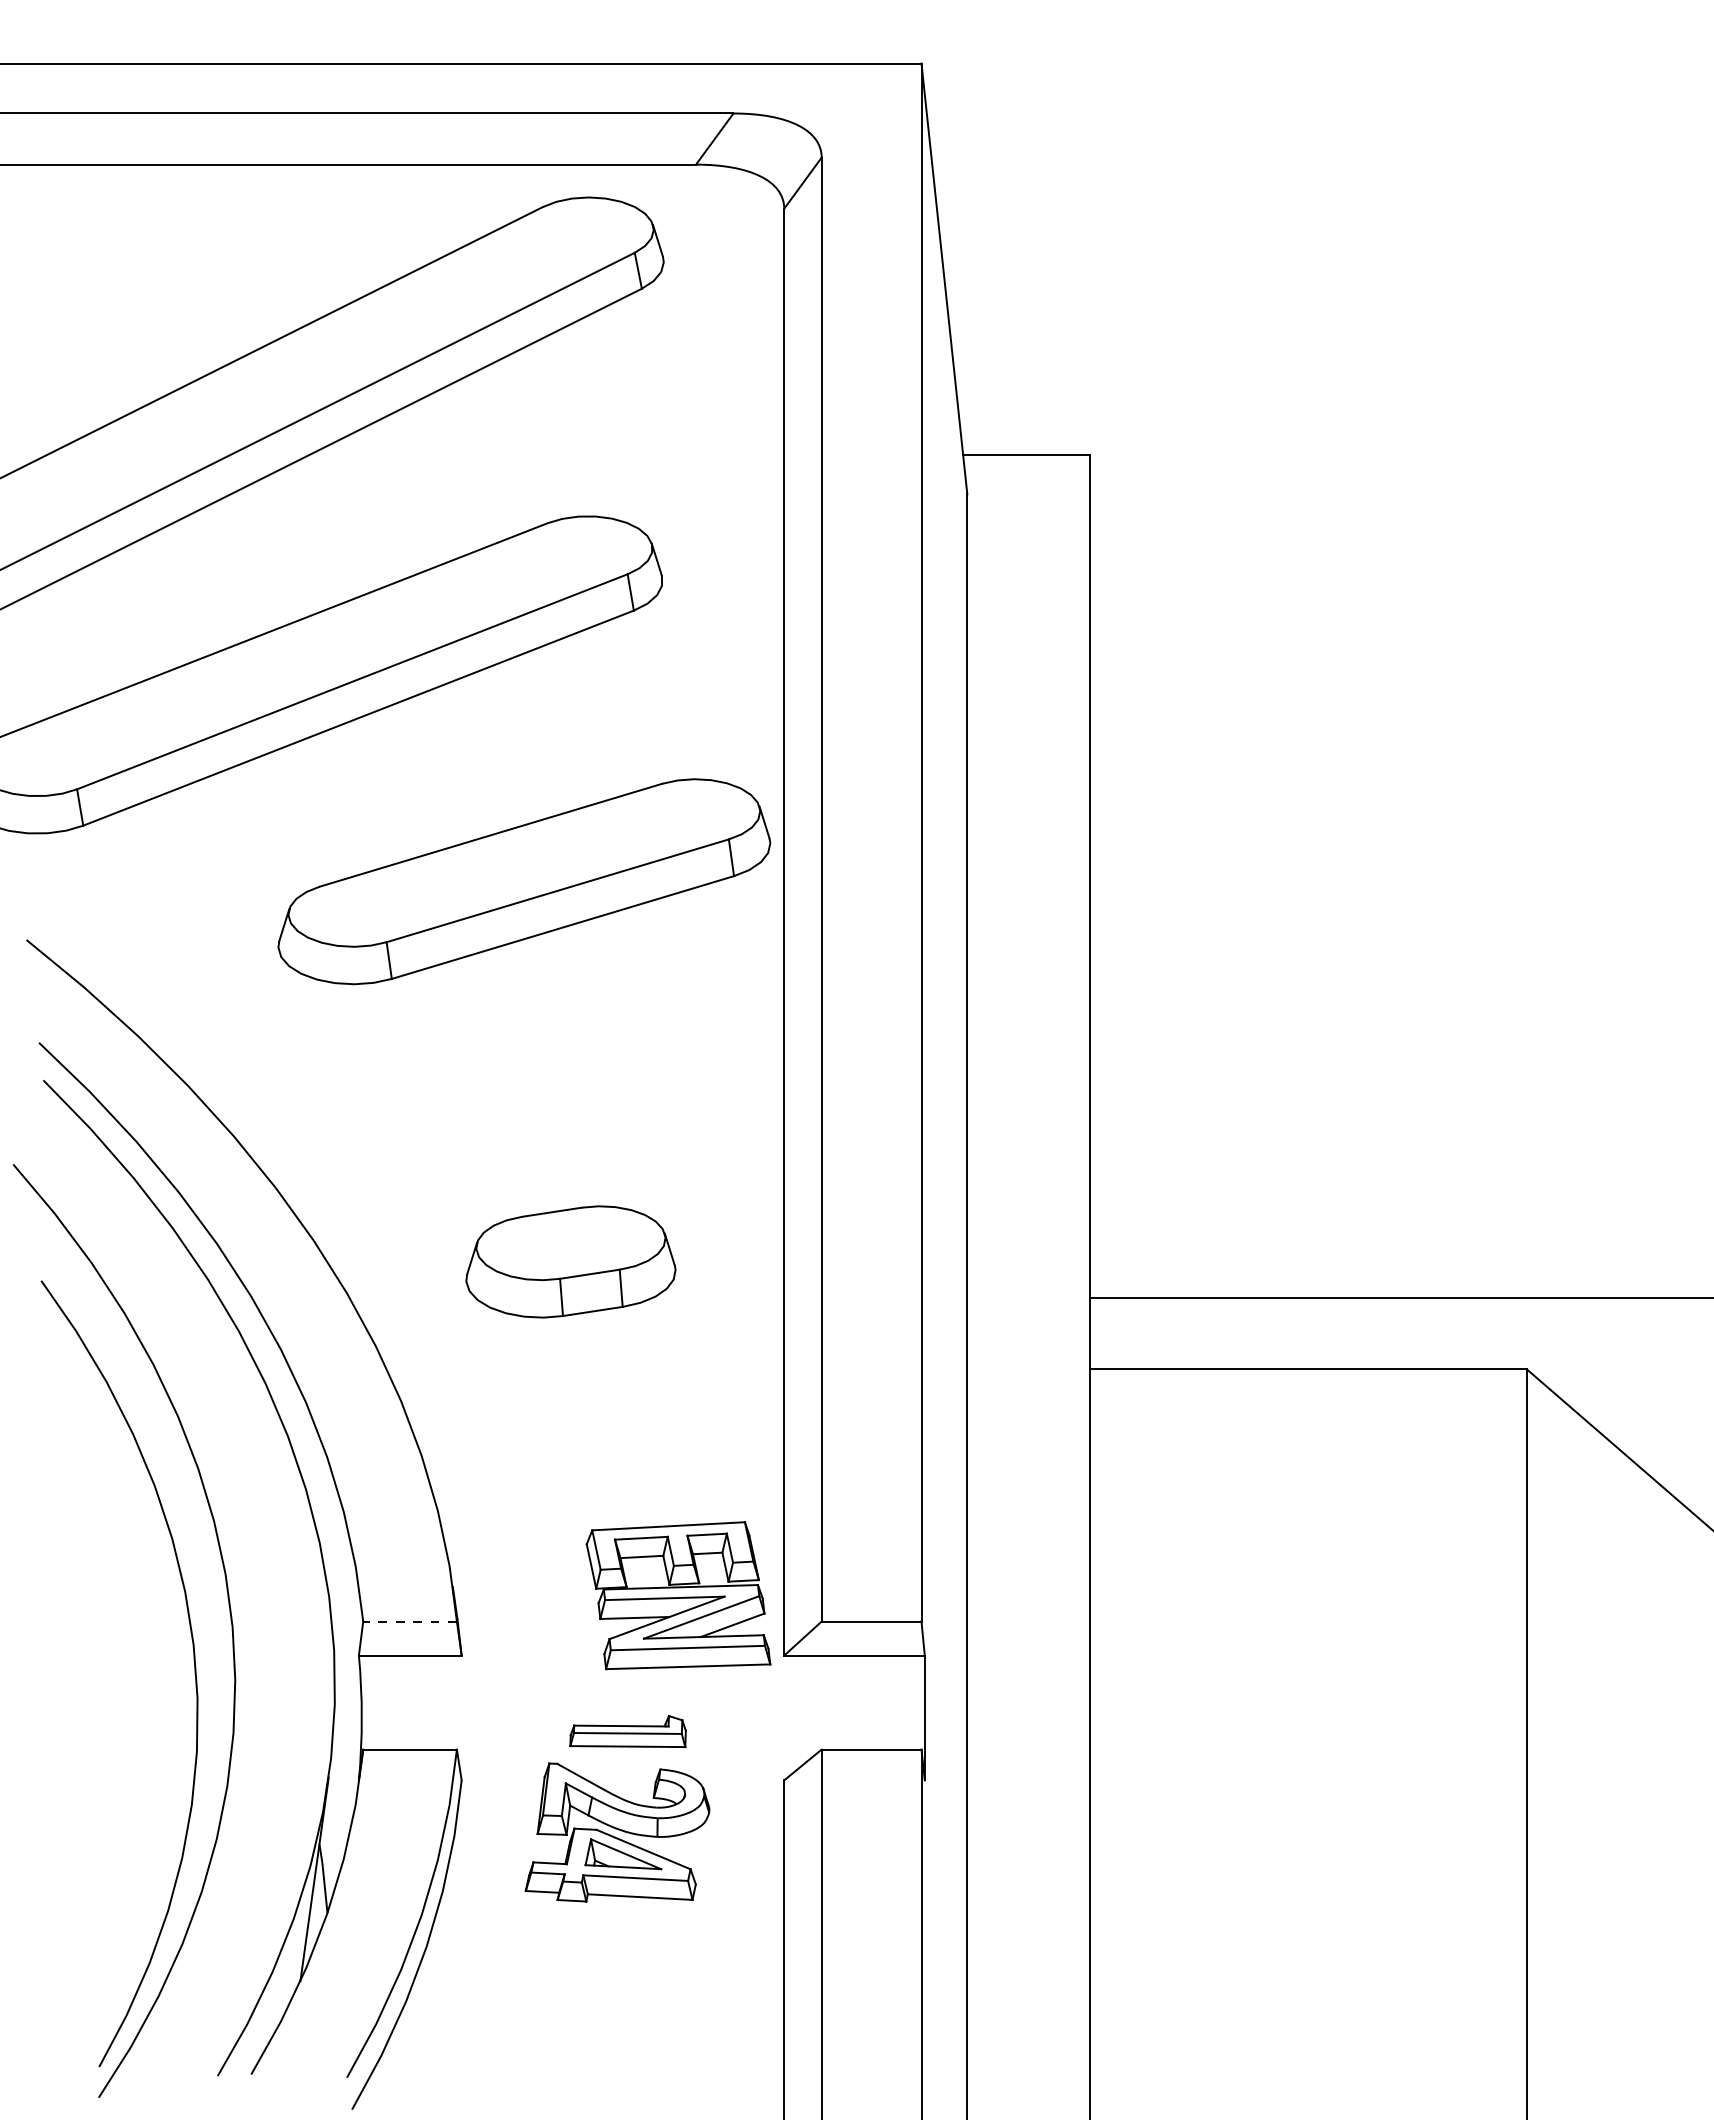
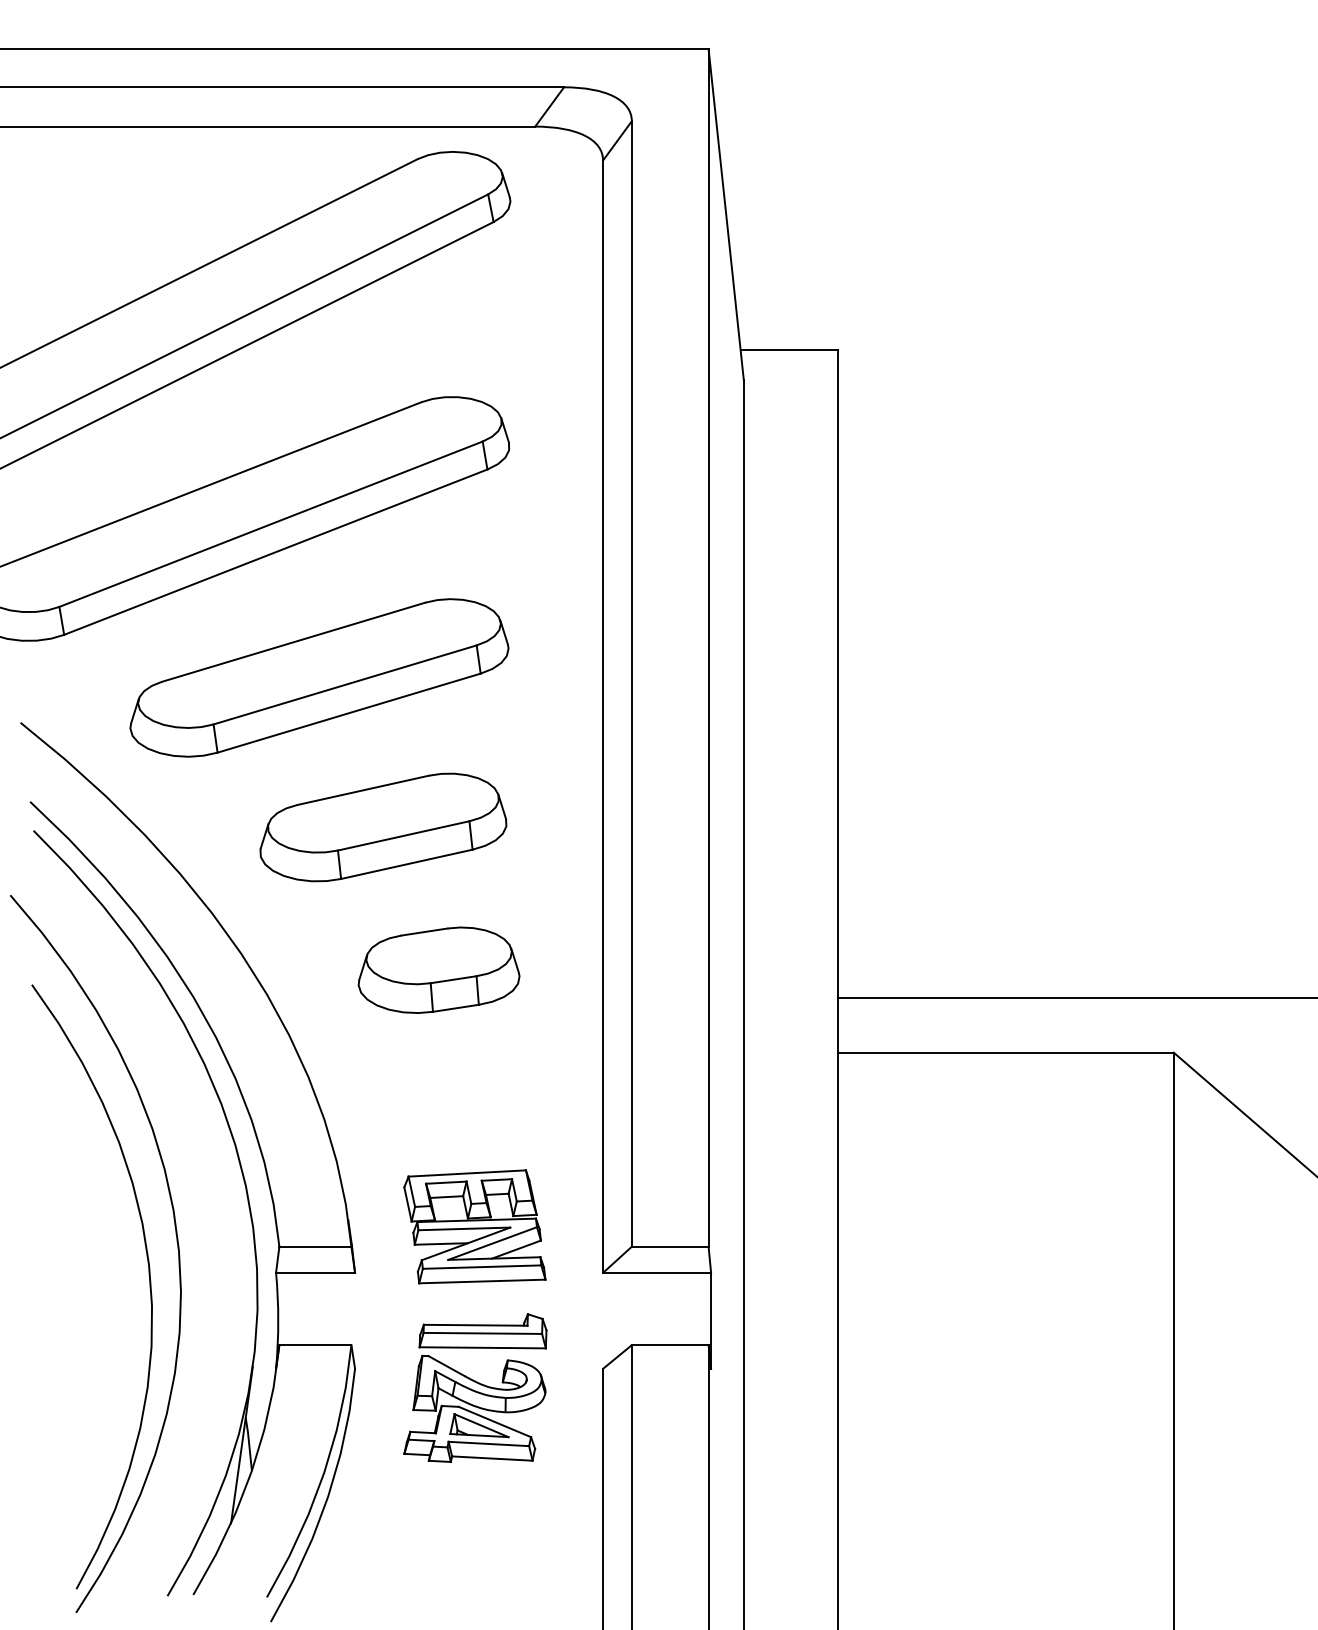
part: (524, 881) -> (319, 677), moved
part: (498, 1076) -> (383, 827), added
part: (678, 1595) -> (474, 1226), moved
line: (410, 1621) -> (315, 1246), dashed -> solid
part: (627, 1731) -> (482, 1331), size x1.43

